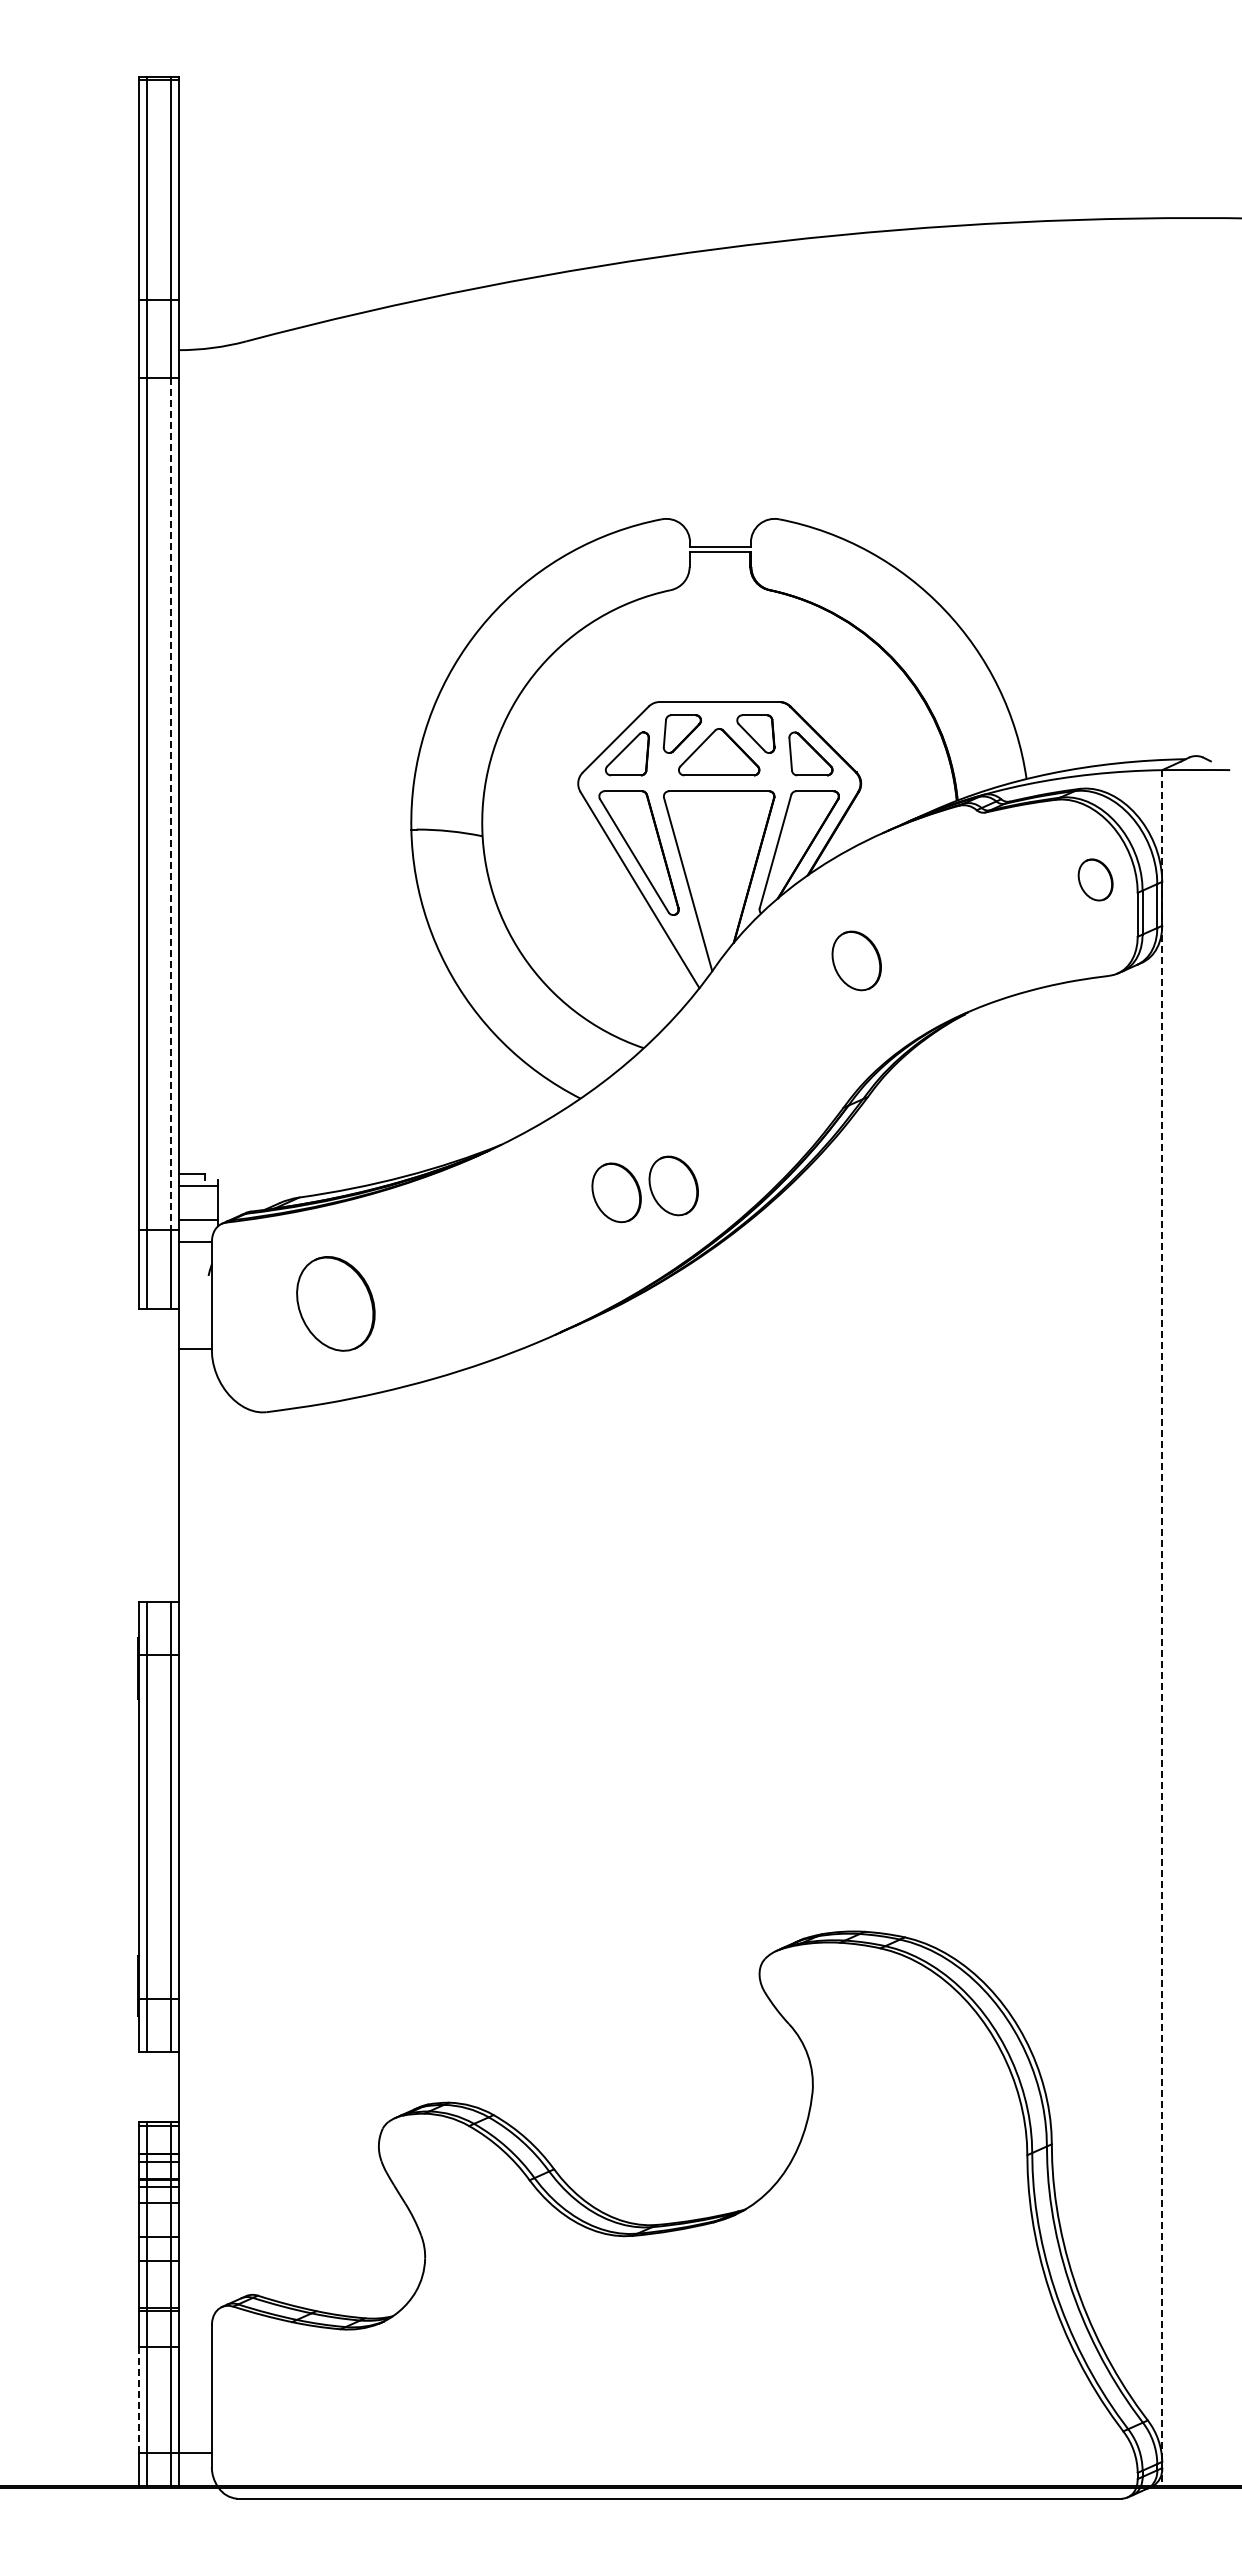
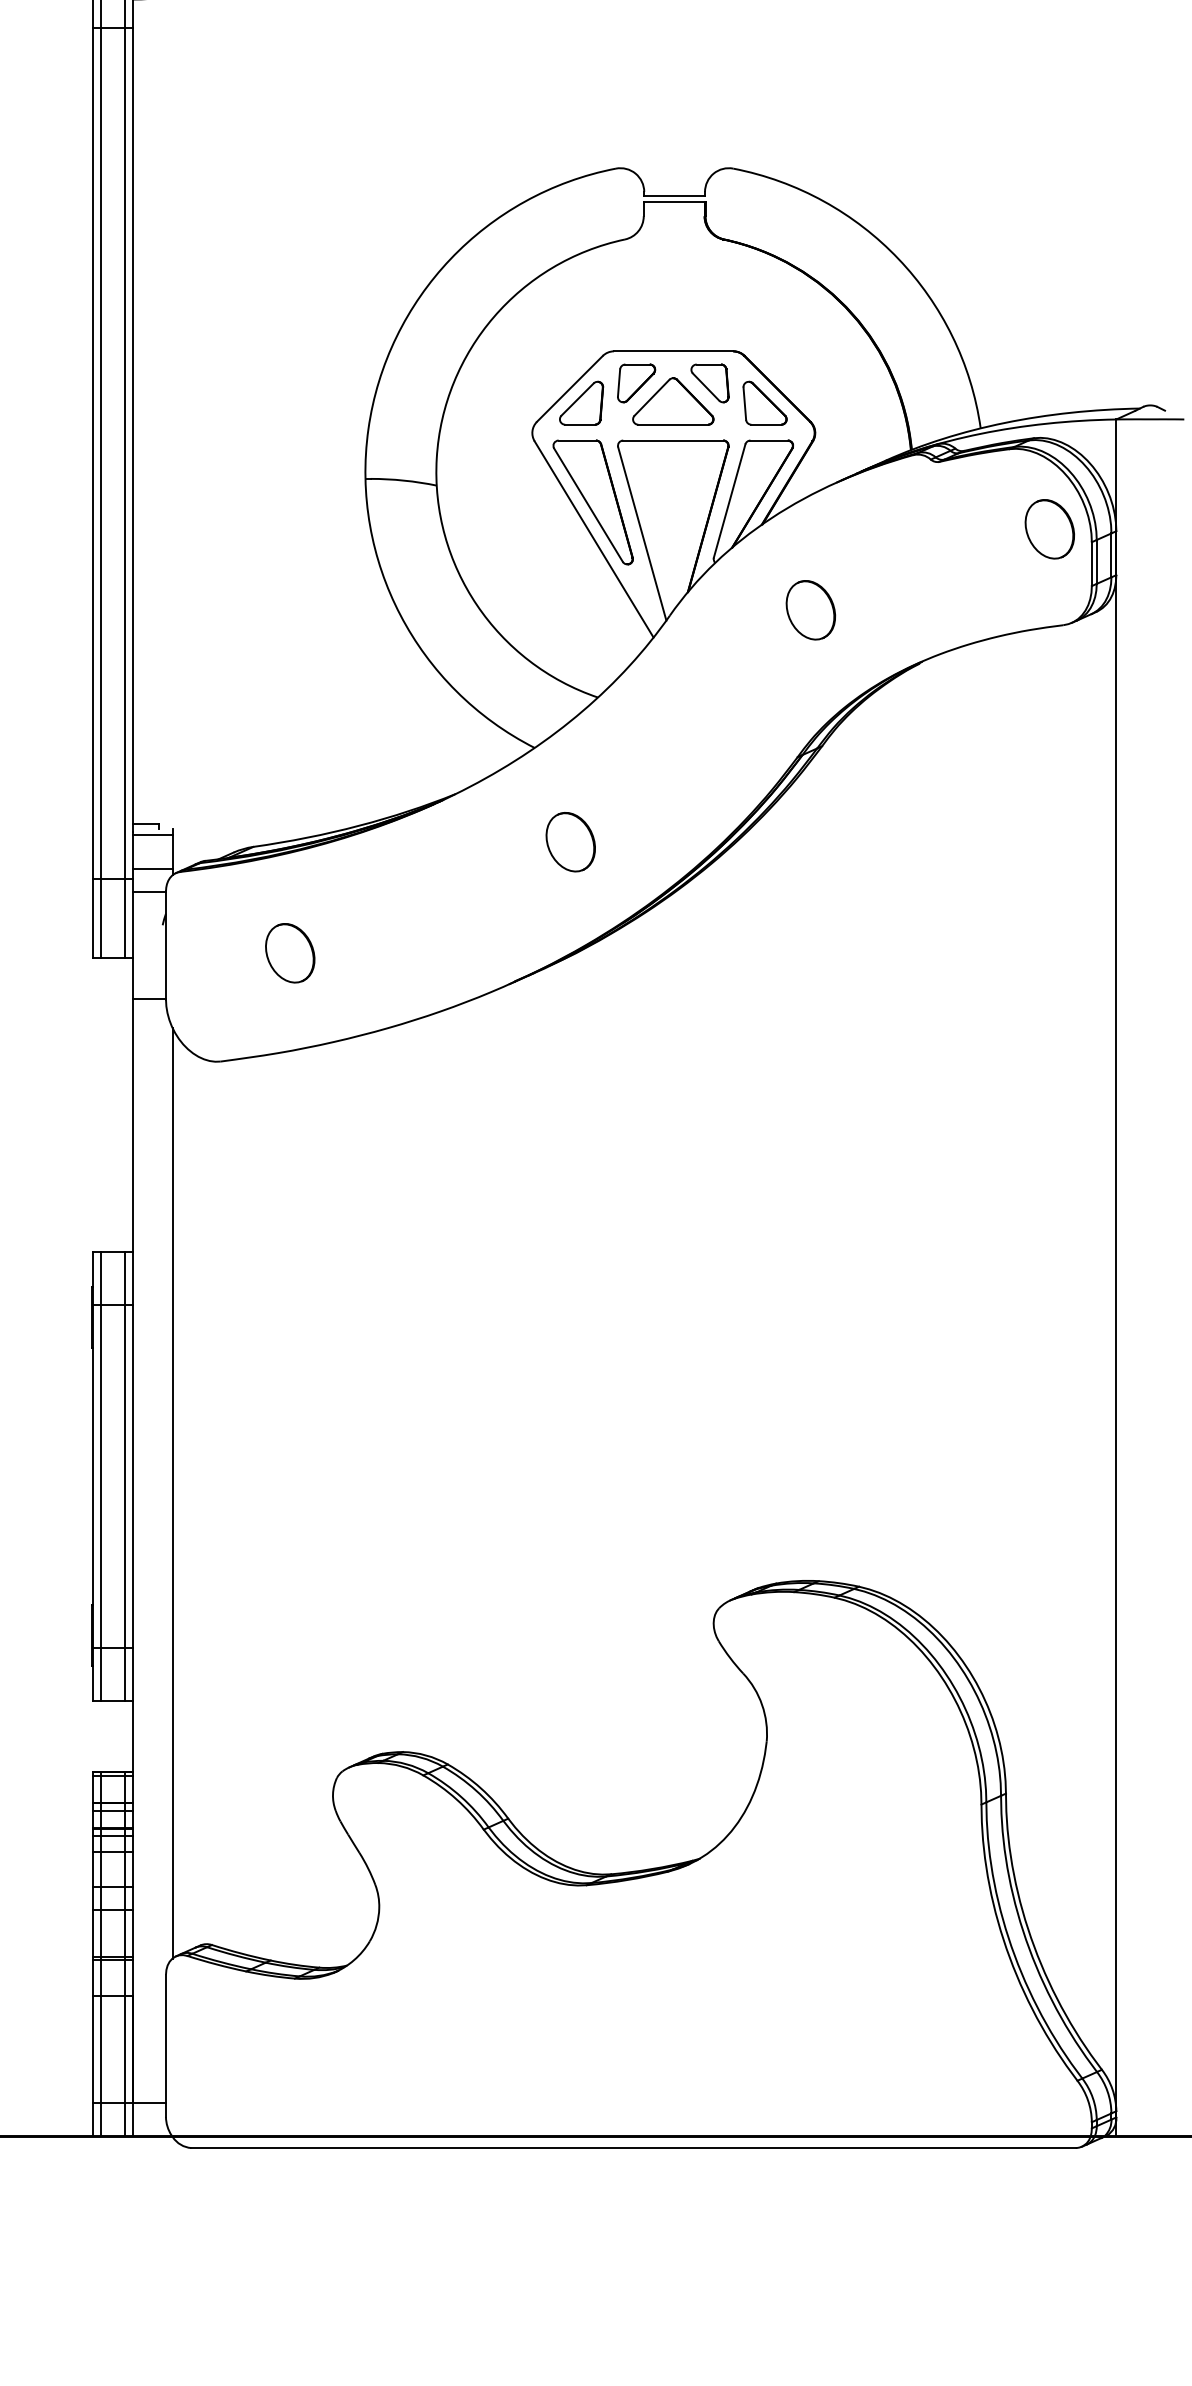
line: (170, 804) -> (124, 453), dashed -> solid
part: (1095, 879) -> (1049, 528), size x1.43
part: (673, 1185) -> (627, 834), removed
part: (336, 1303) -> (290, 952), size x0.62
line: (1162, 1628) -> (1116, 1277), dashed -> solid
line: (218, 1843) -> (172, 1492), added
line: (139, 2399) -> (93, 2048), dashed -> solid

